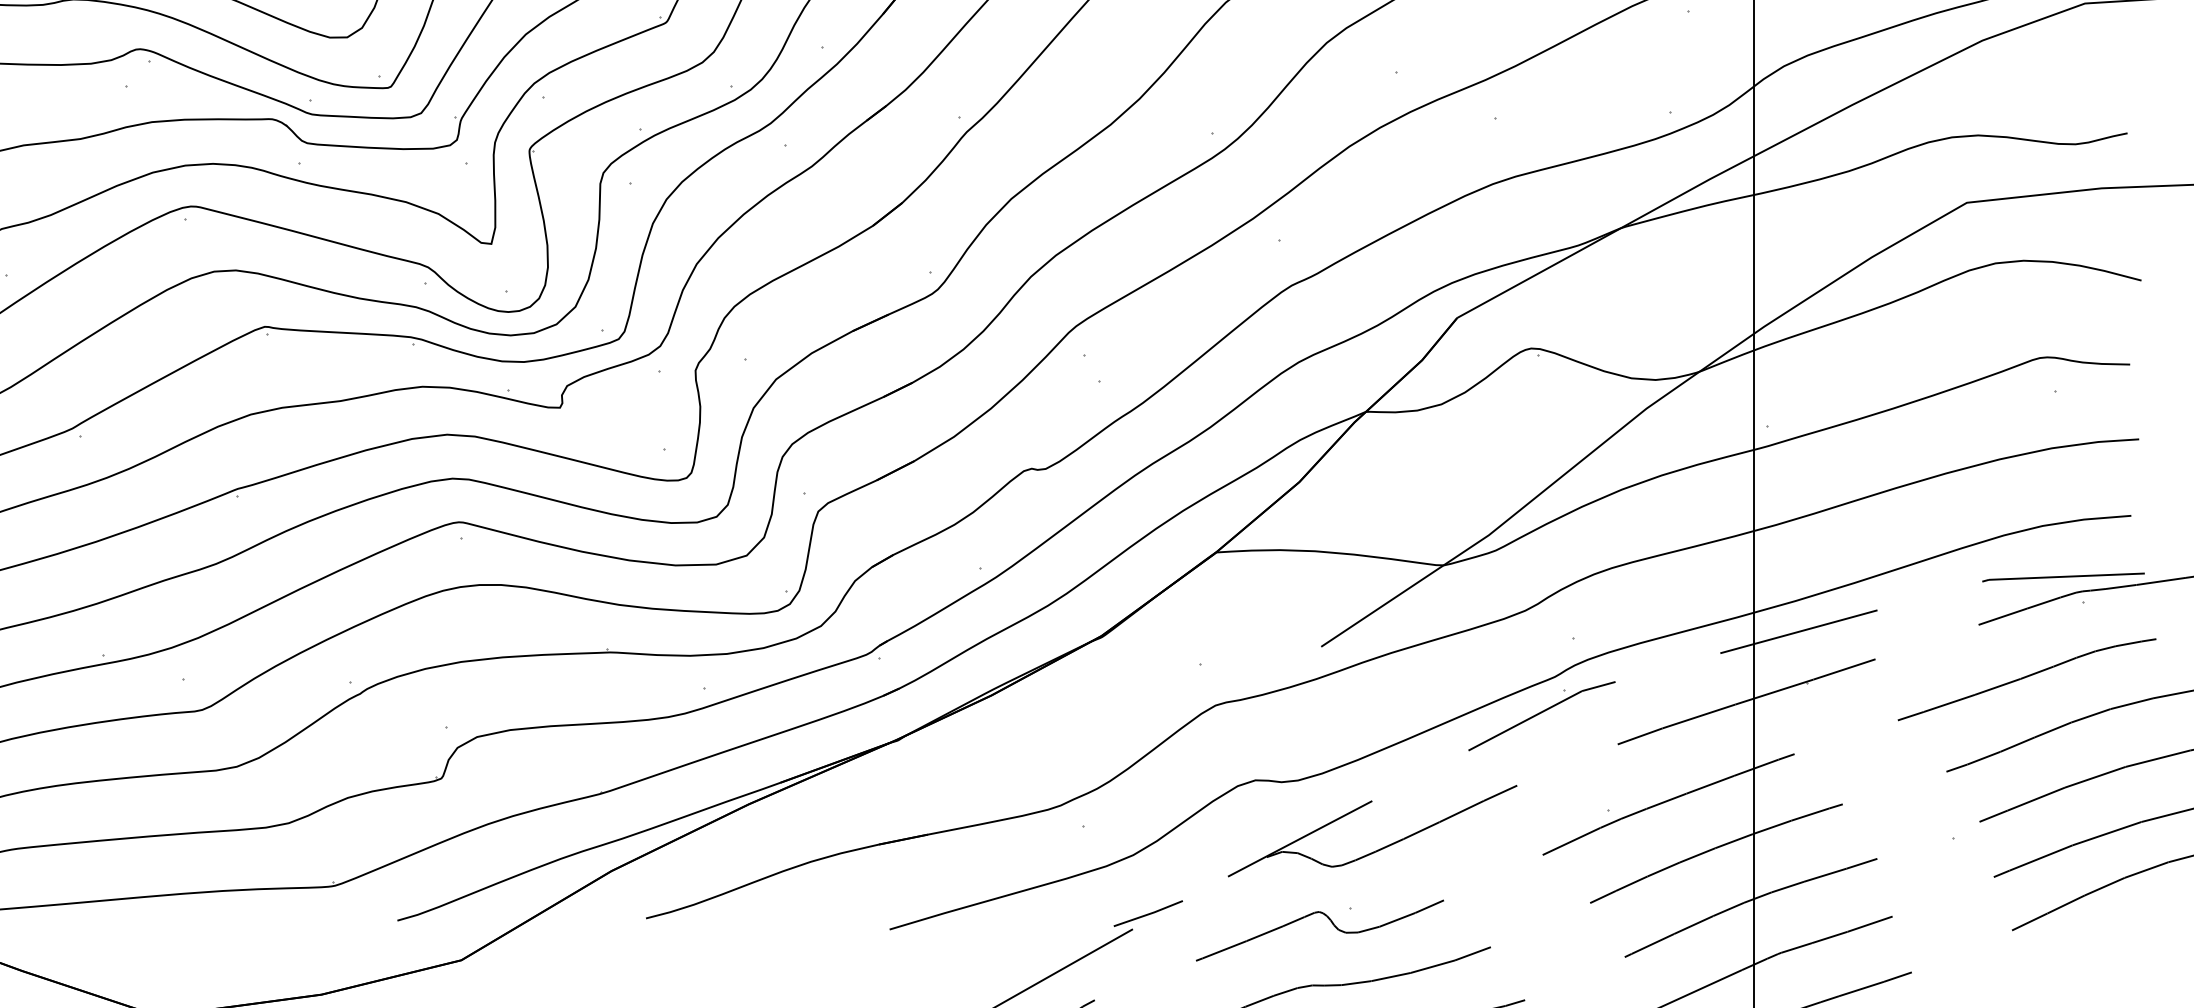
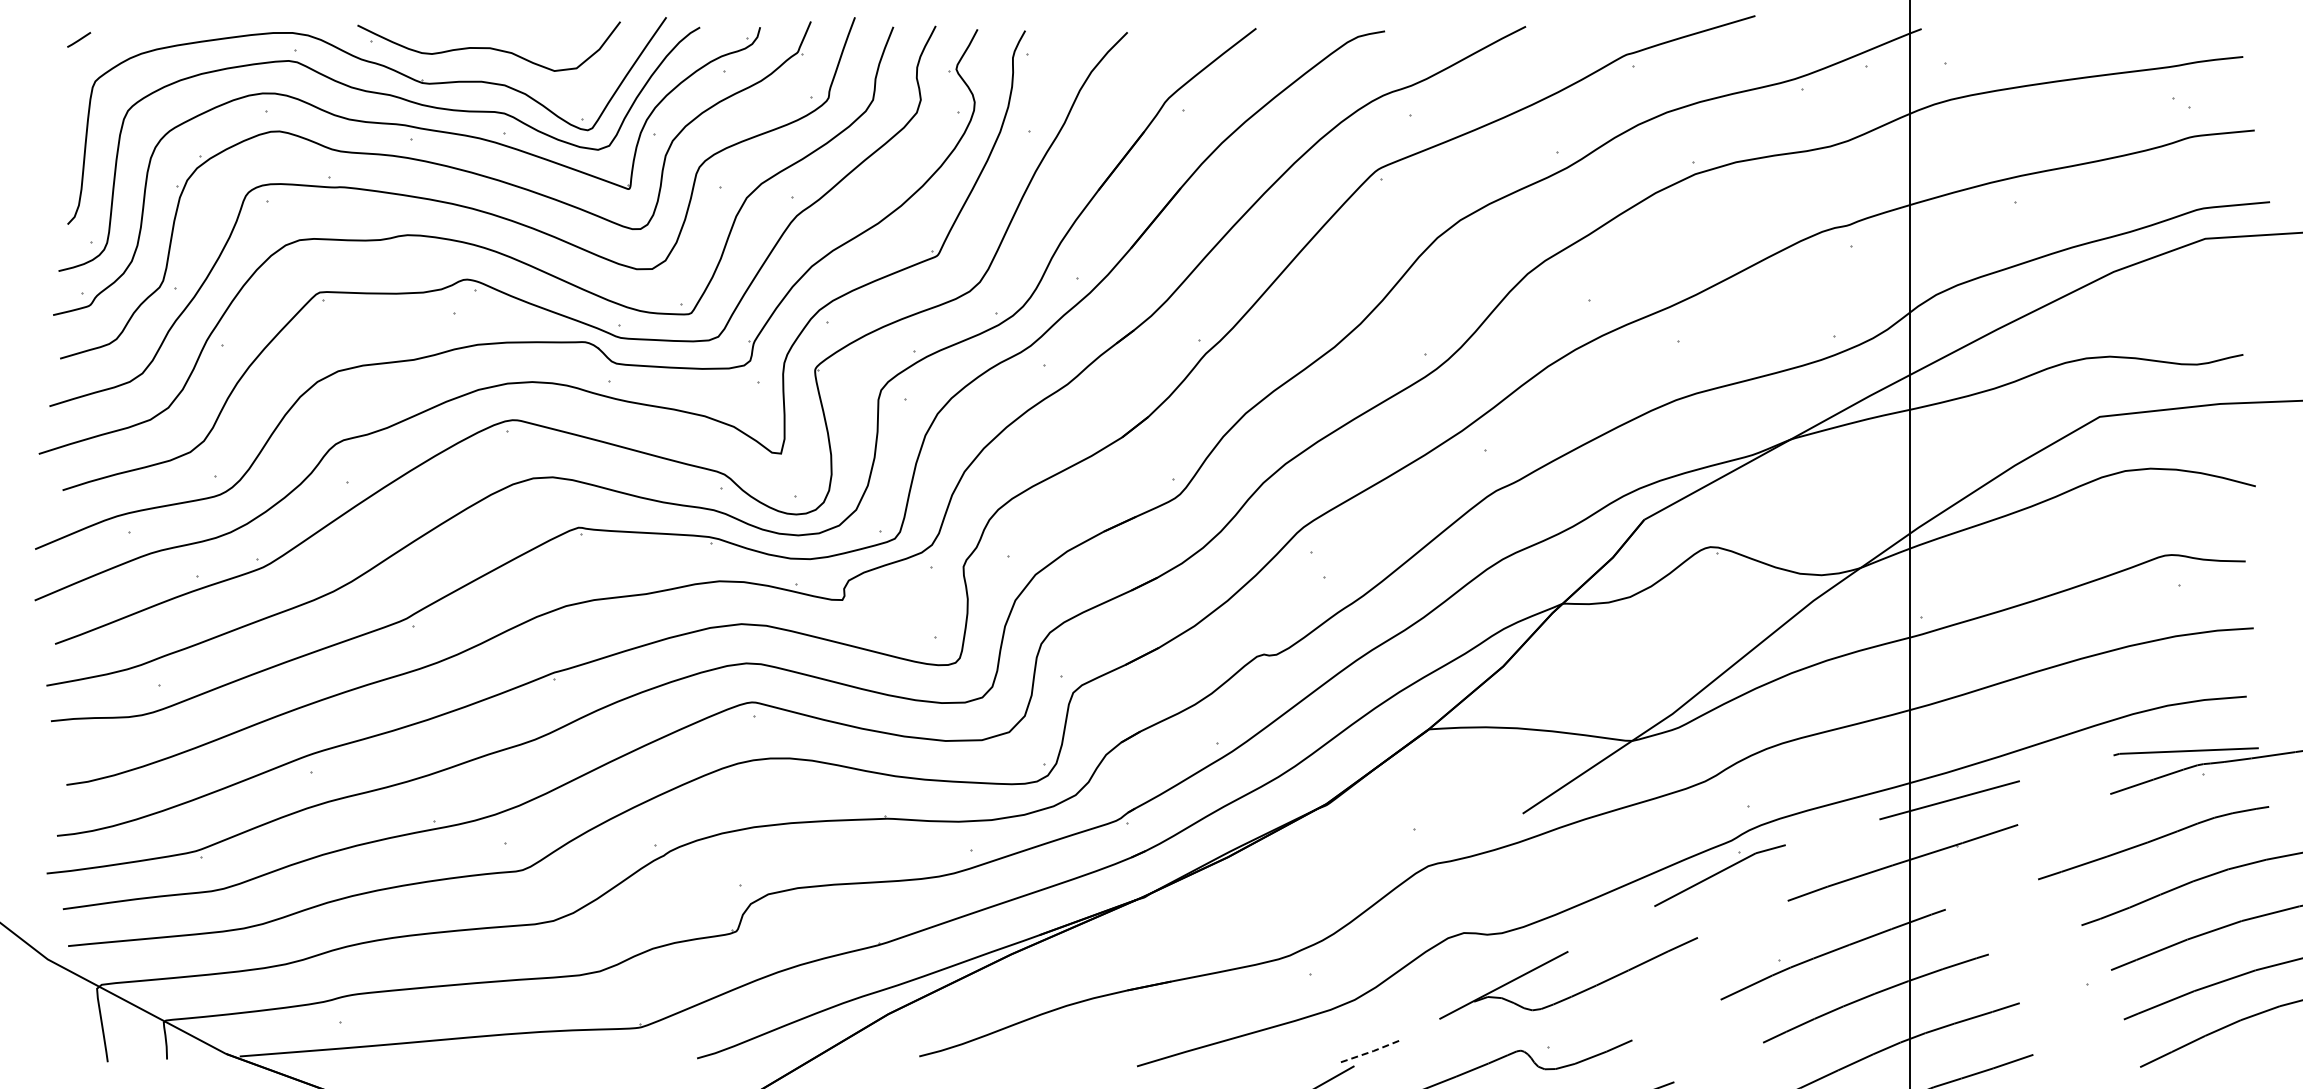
line: (1149, 913) -> (1369, 1052), solid -> dashed

